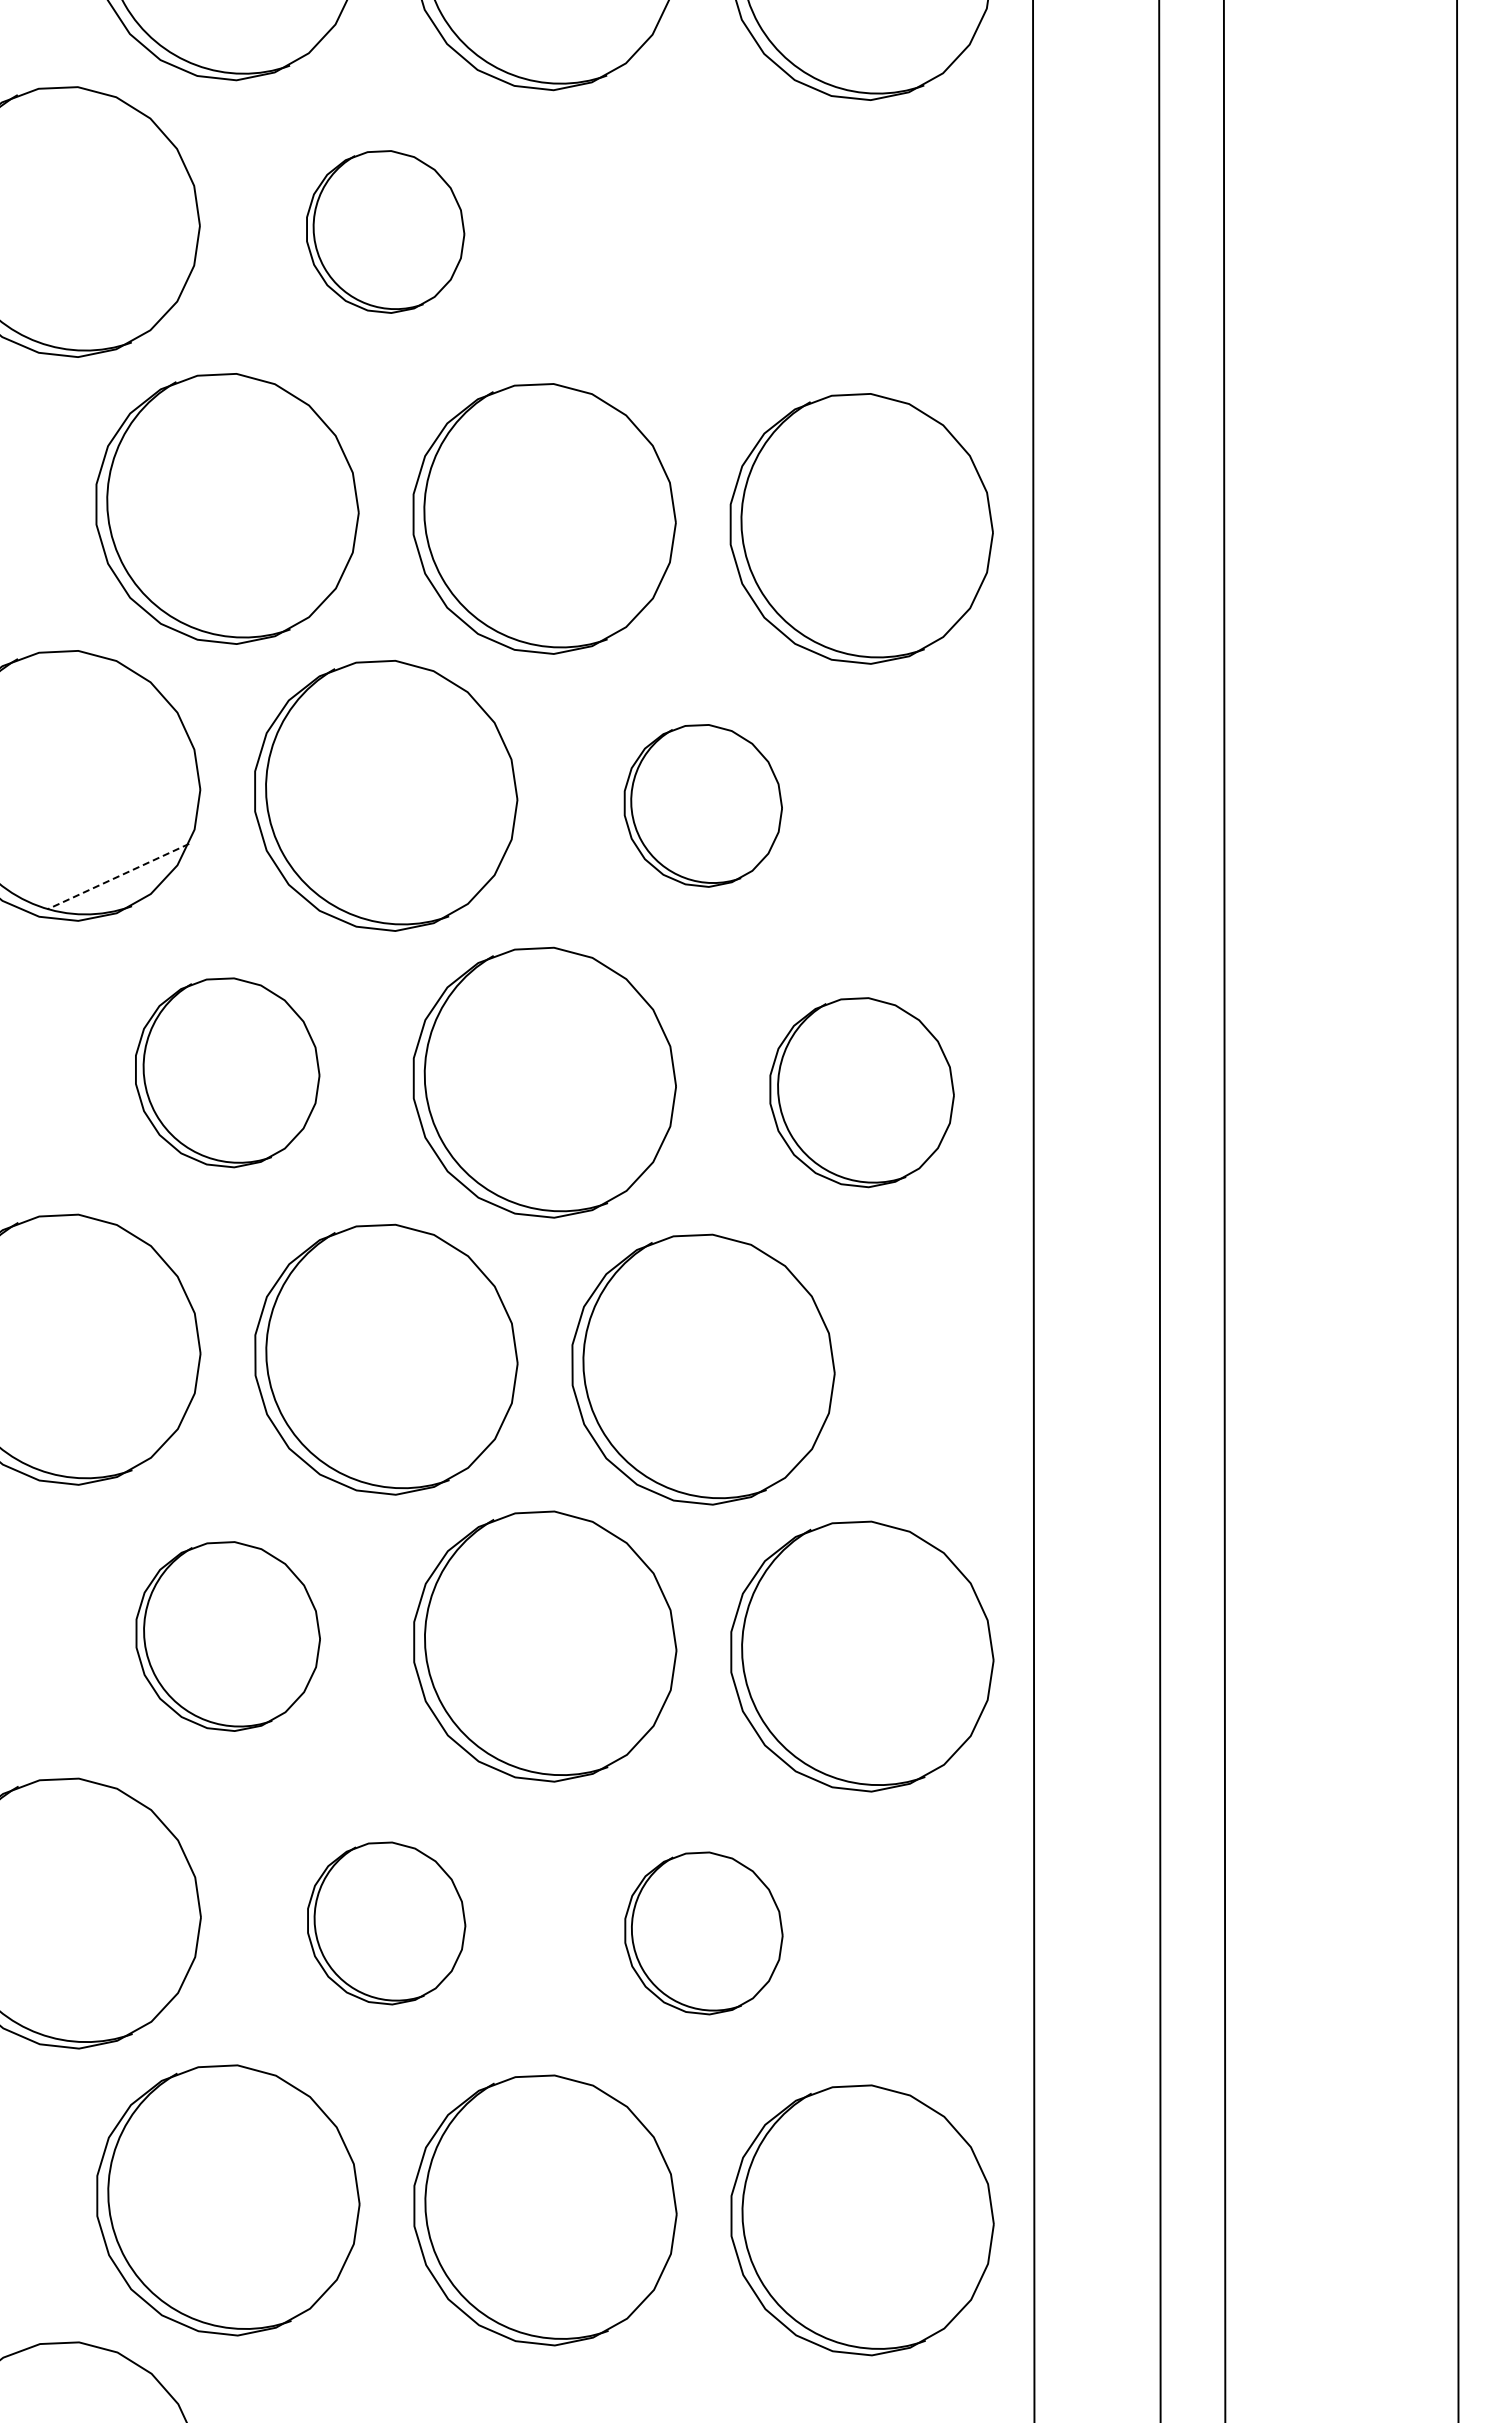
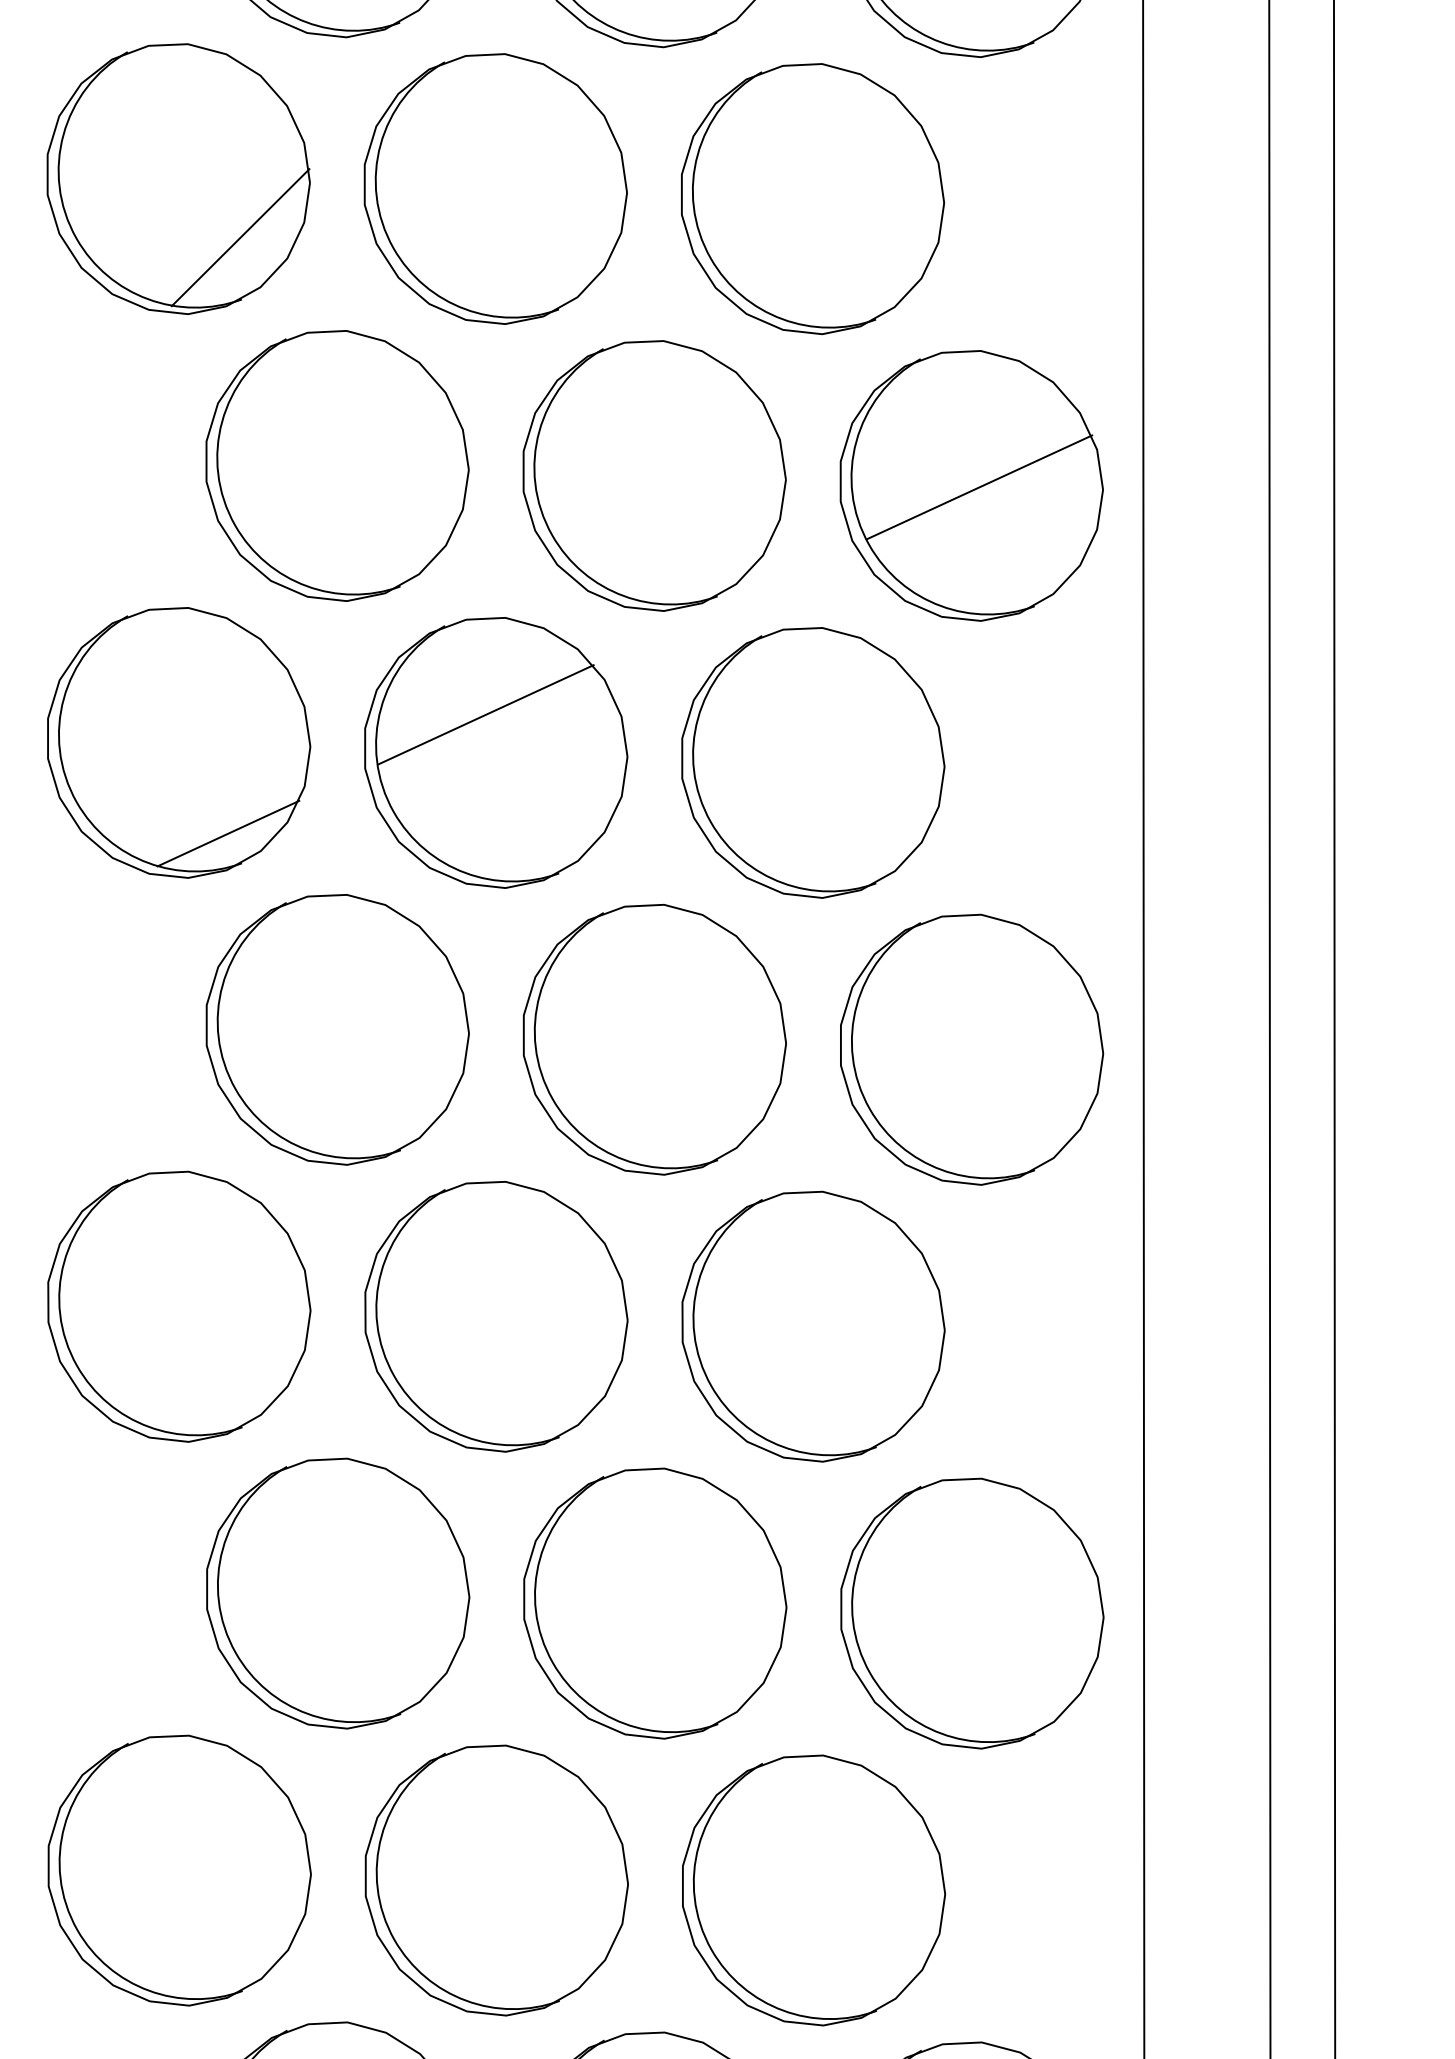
part: (385, 231) -> (495, 188), size x1.67
part: (702, 241) -> (812, 198), added
line: (130, 280) -> (240, 237), added
line: (869, 529) -> (979, 486), added
line: (375, 757) -> (485, 714), added
part: (703, 805) -> (813, 762), size x1.67
line: (117, 876) -> (227, 833), dashed -> solid
part: (227, 1072) -> (337, 1029), size x1.43
part: (862, 1092) -> (972, 1049), size x1.43
part: (228, 1636) -> (338, 1593), size x1.43
part: (386, 1923) -> (496, 1880), size x1.67
part: (703, 1933) -> (813, 1890), size x1.67

